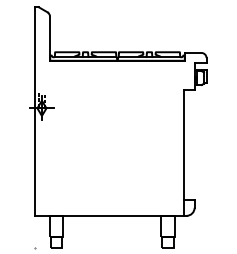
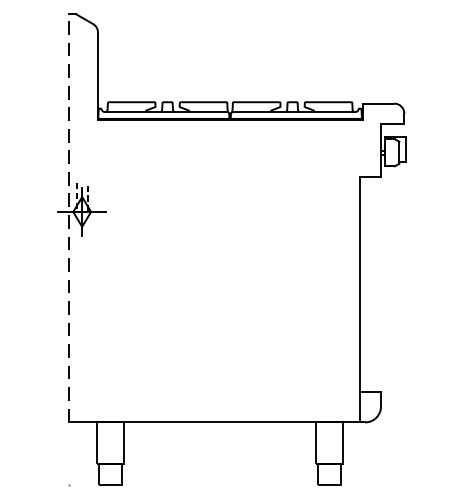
line: (35, 111) -> (69, 218), solid -> dashed

